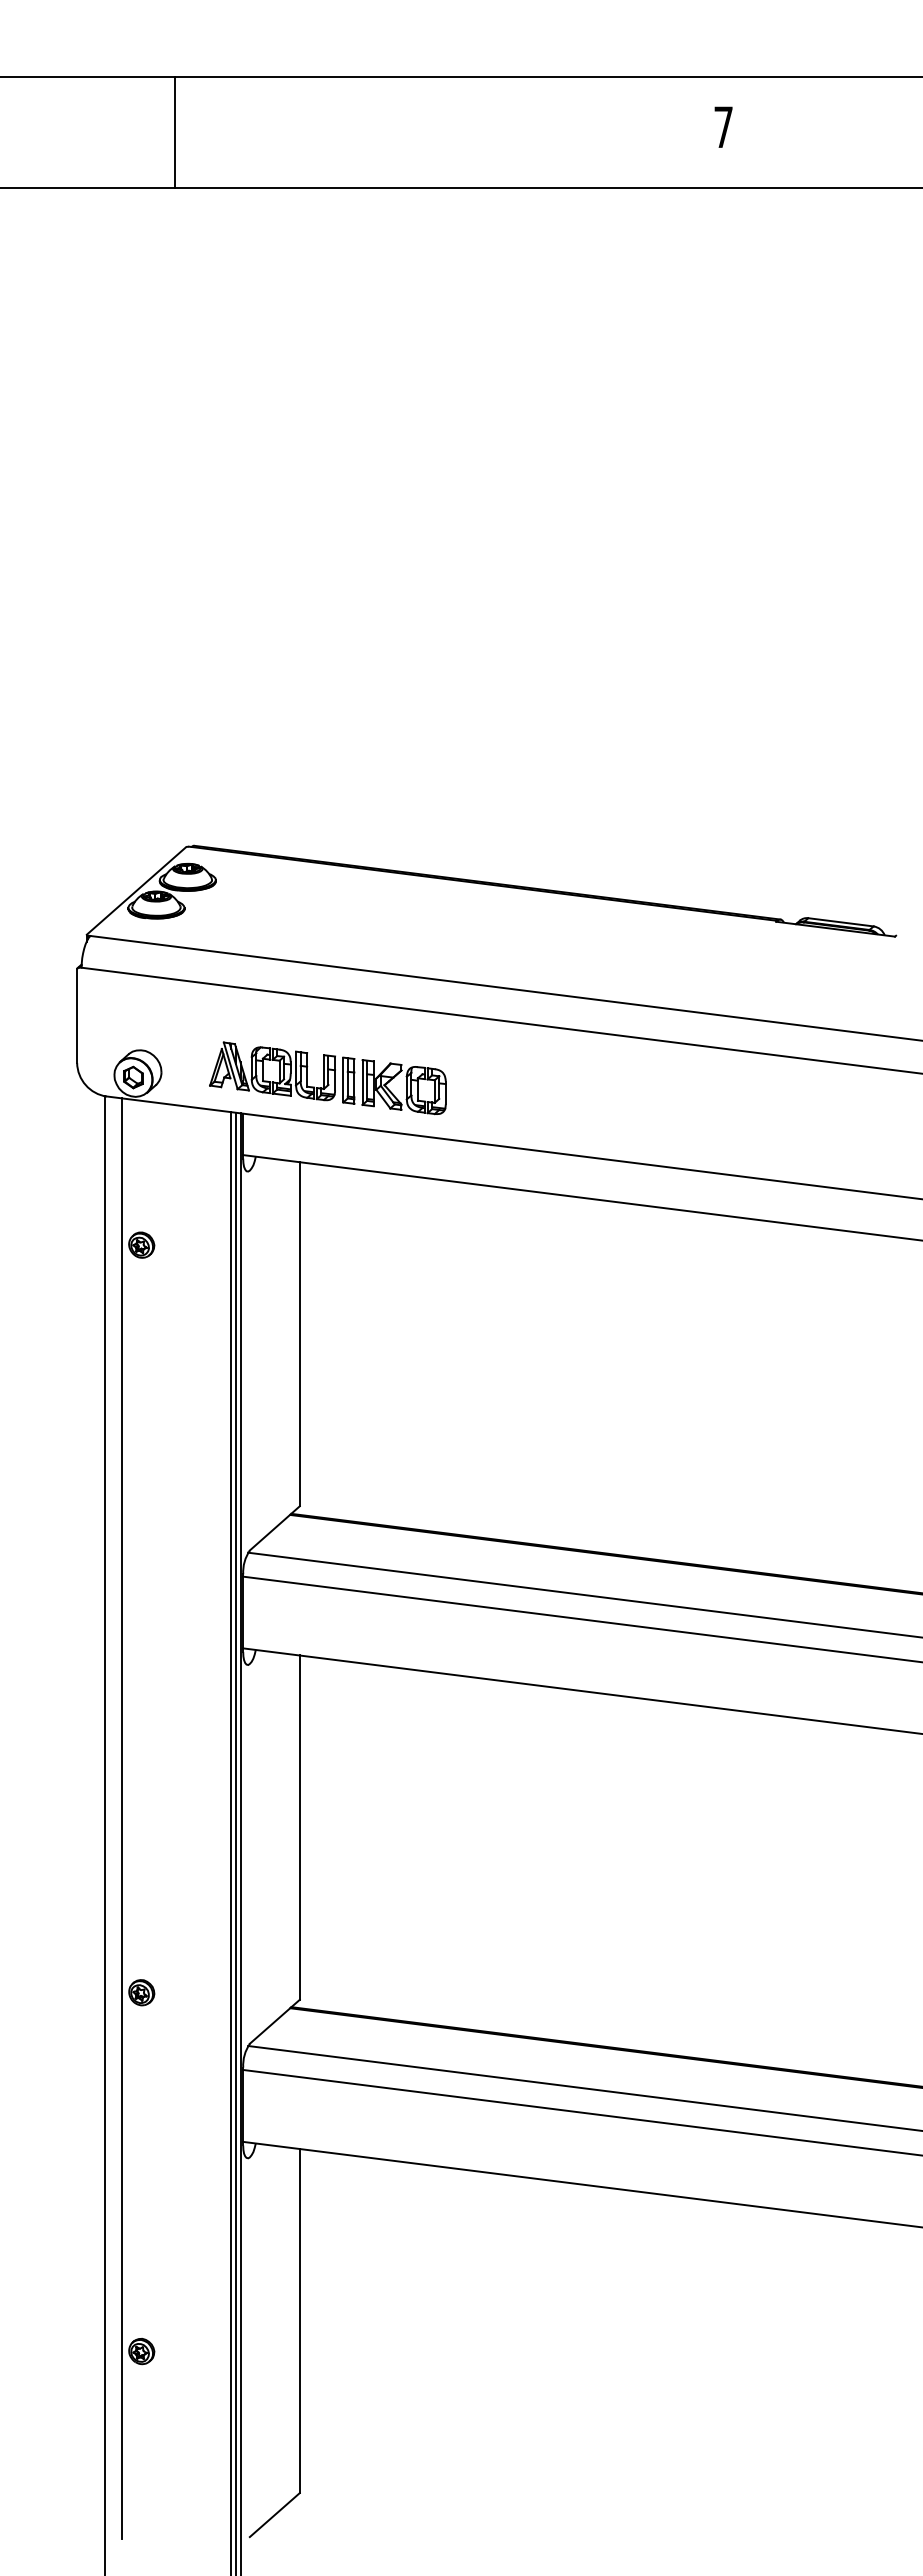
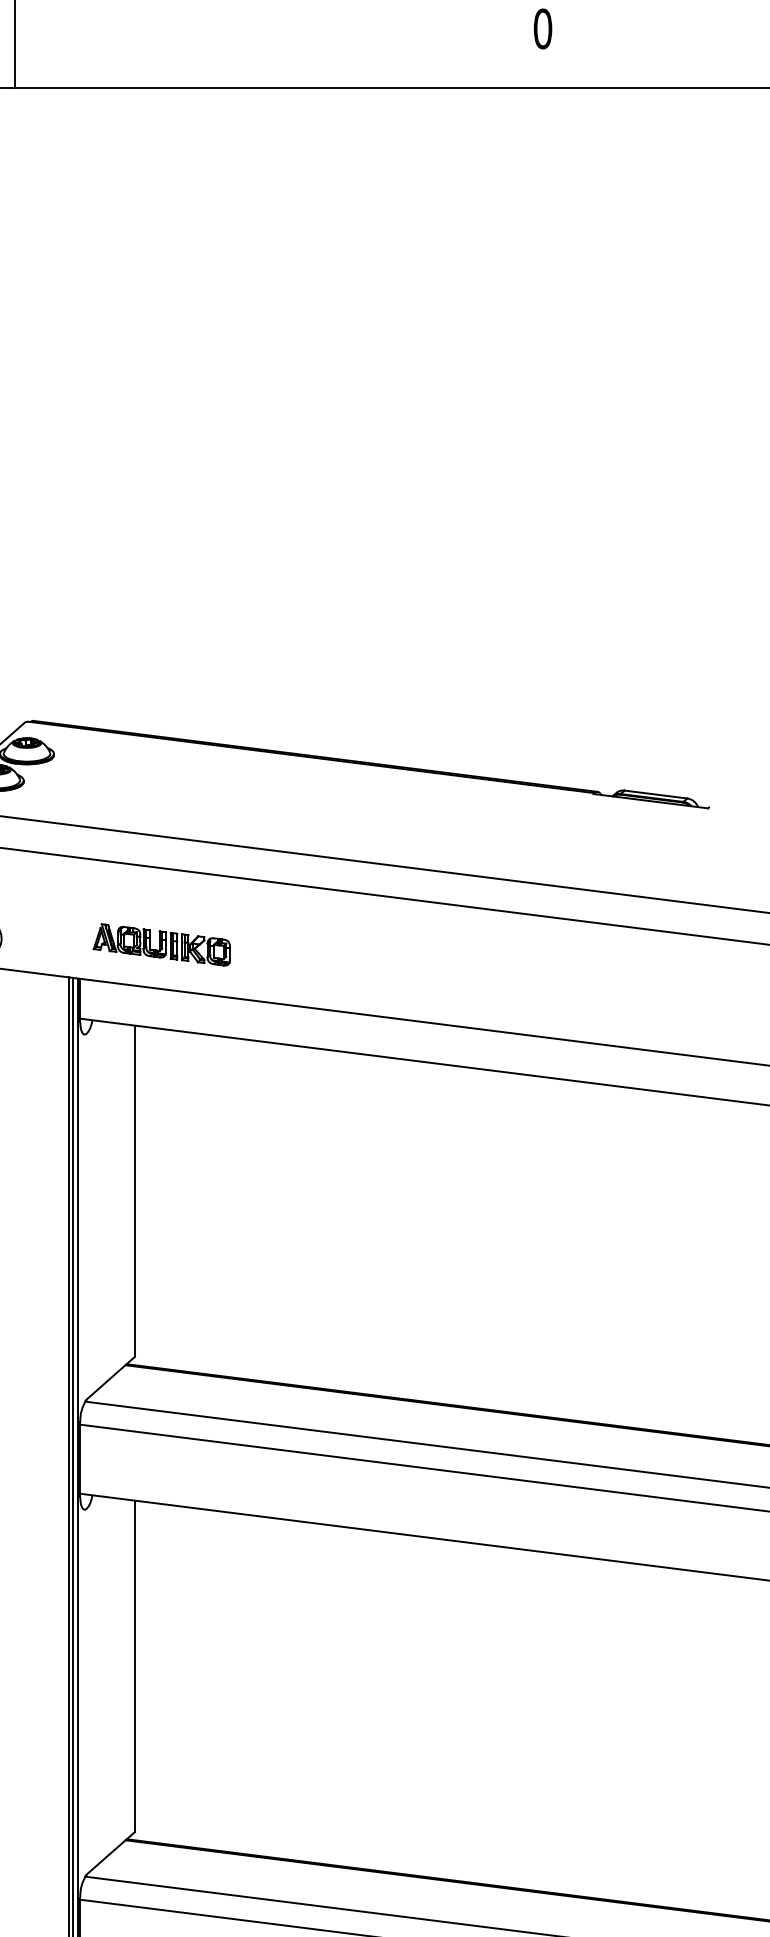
text: (723, 127) -> (542, 29), 7 -> 0
part: (327, 1078) -> (161, 944), size x0.6

